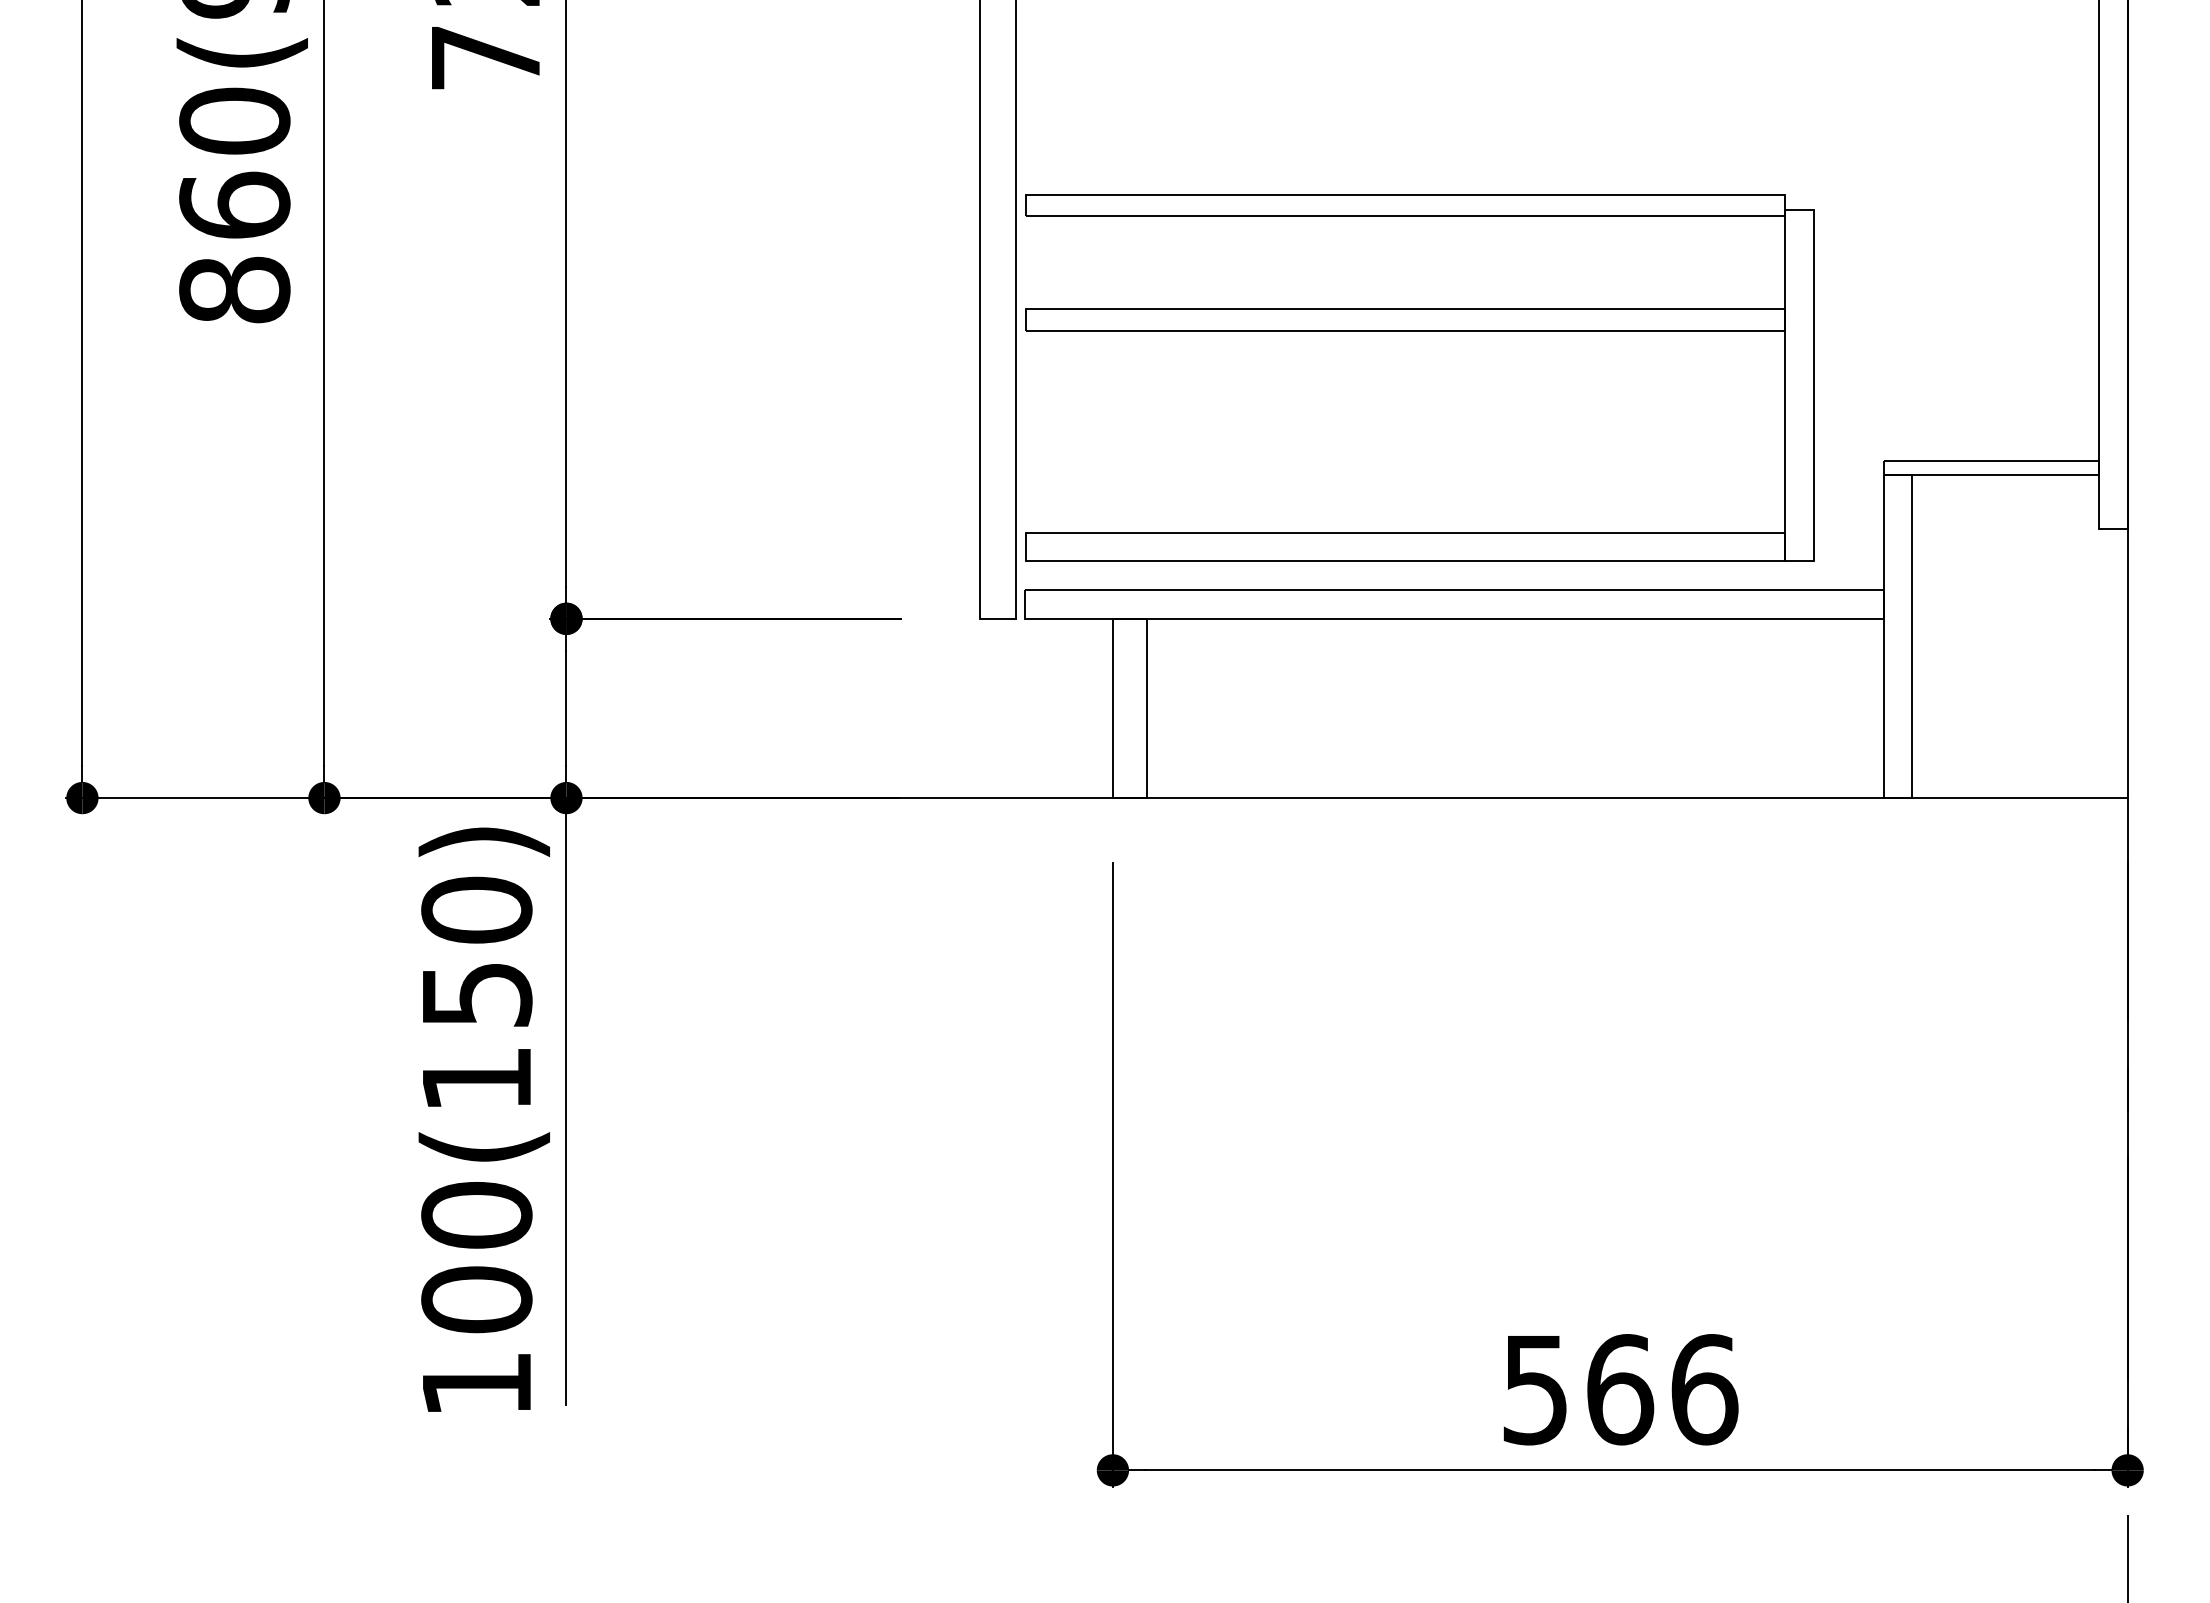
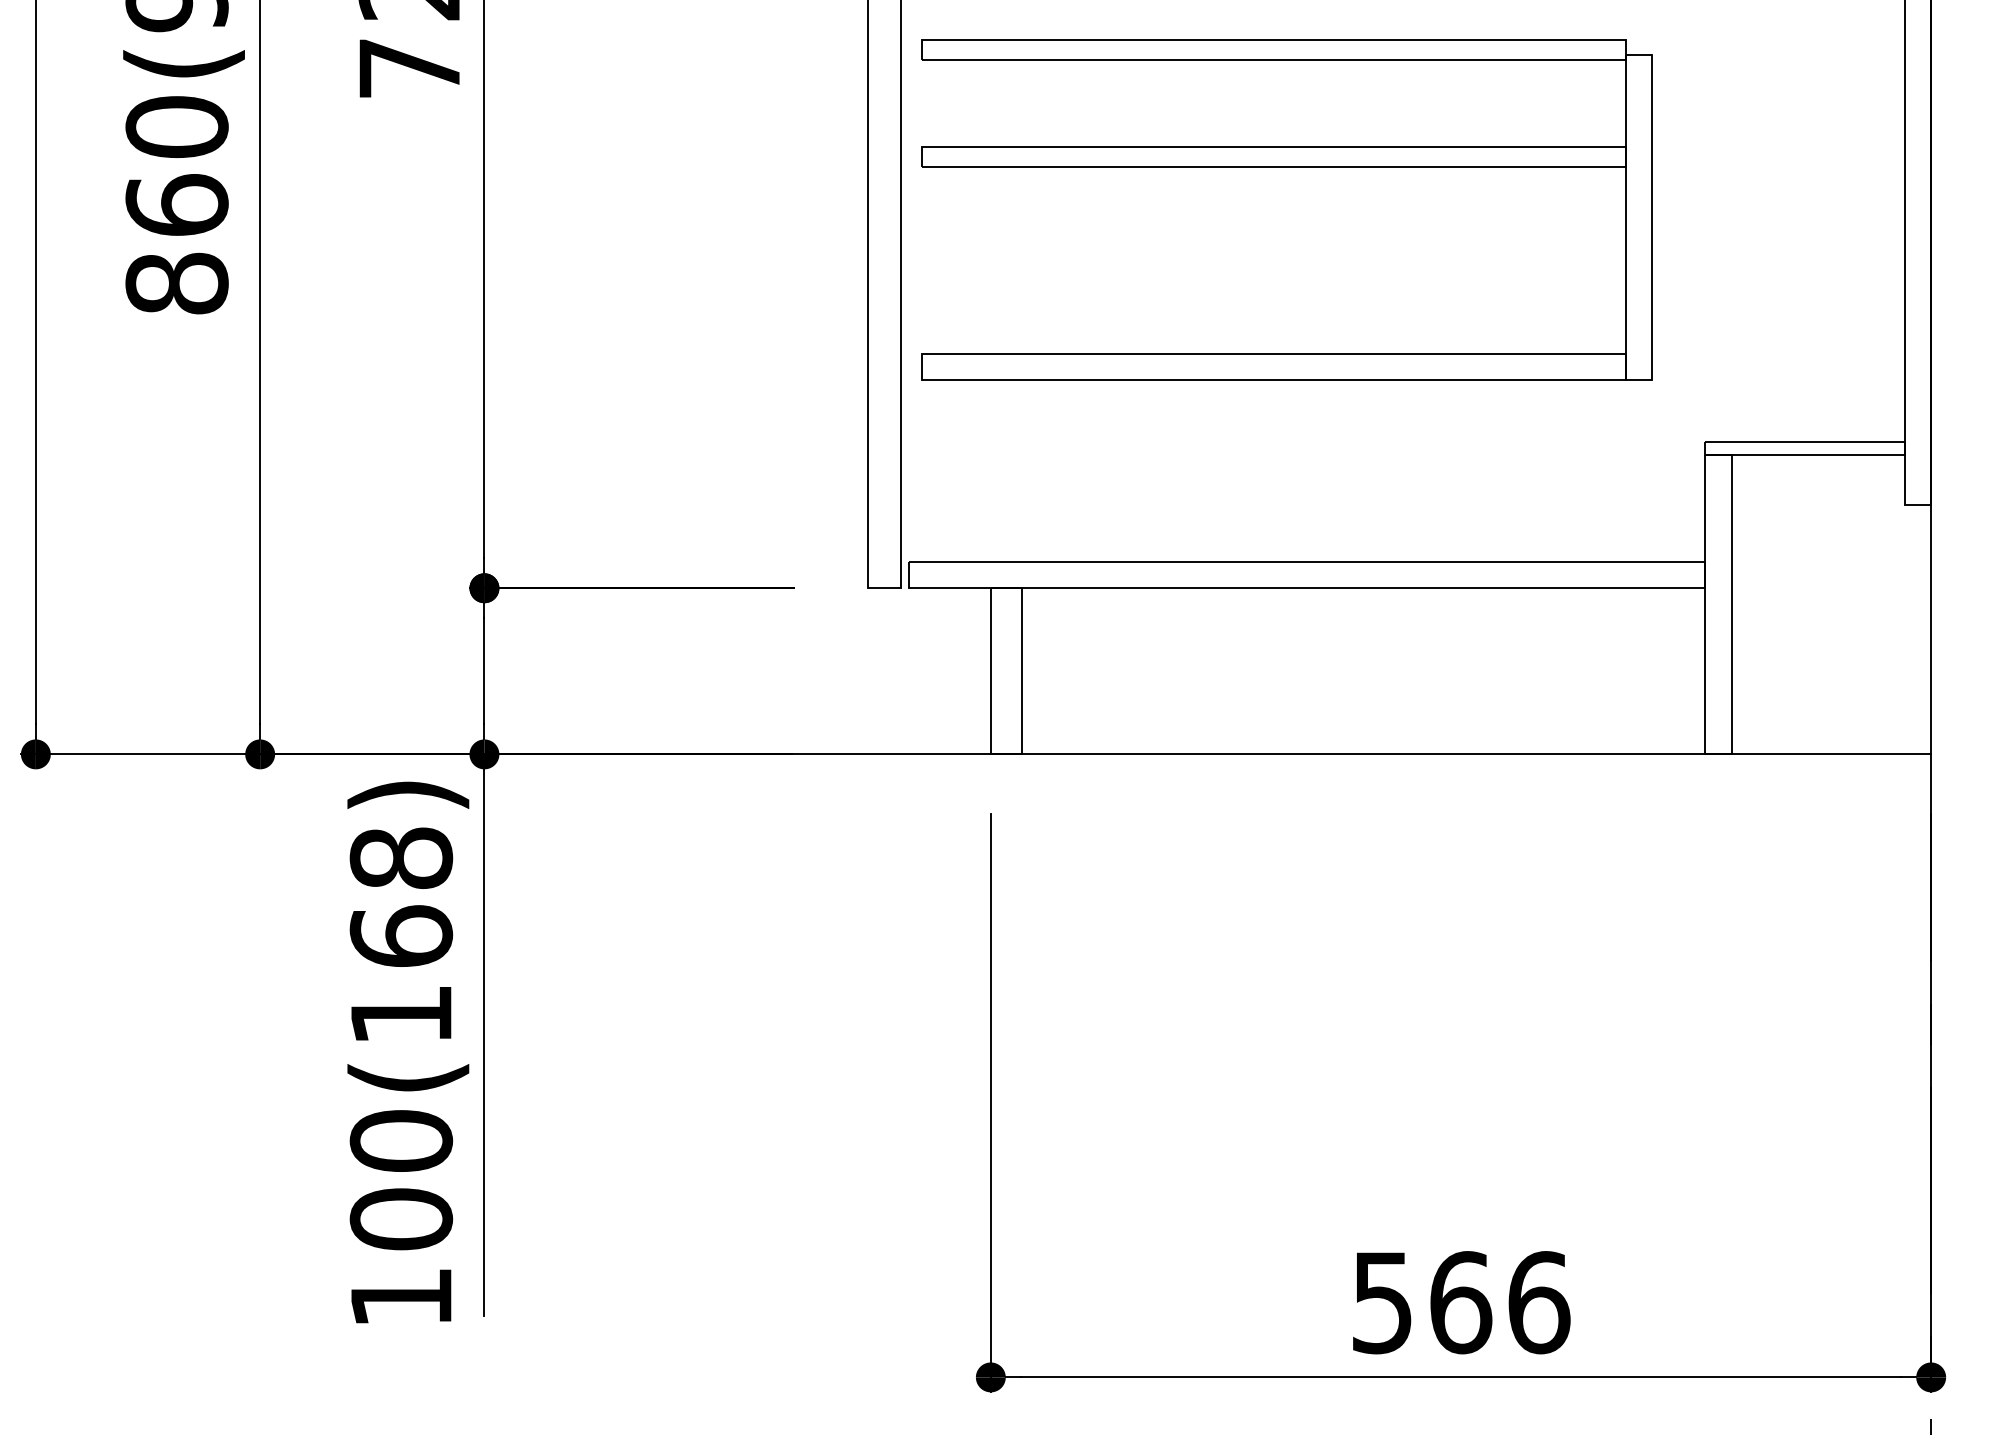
part: (1419, 331) -> (1286, 167), moved
text: (476, 951) -> (401, 896), 100(150) -> 100(168)

